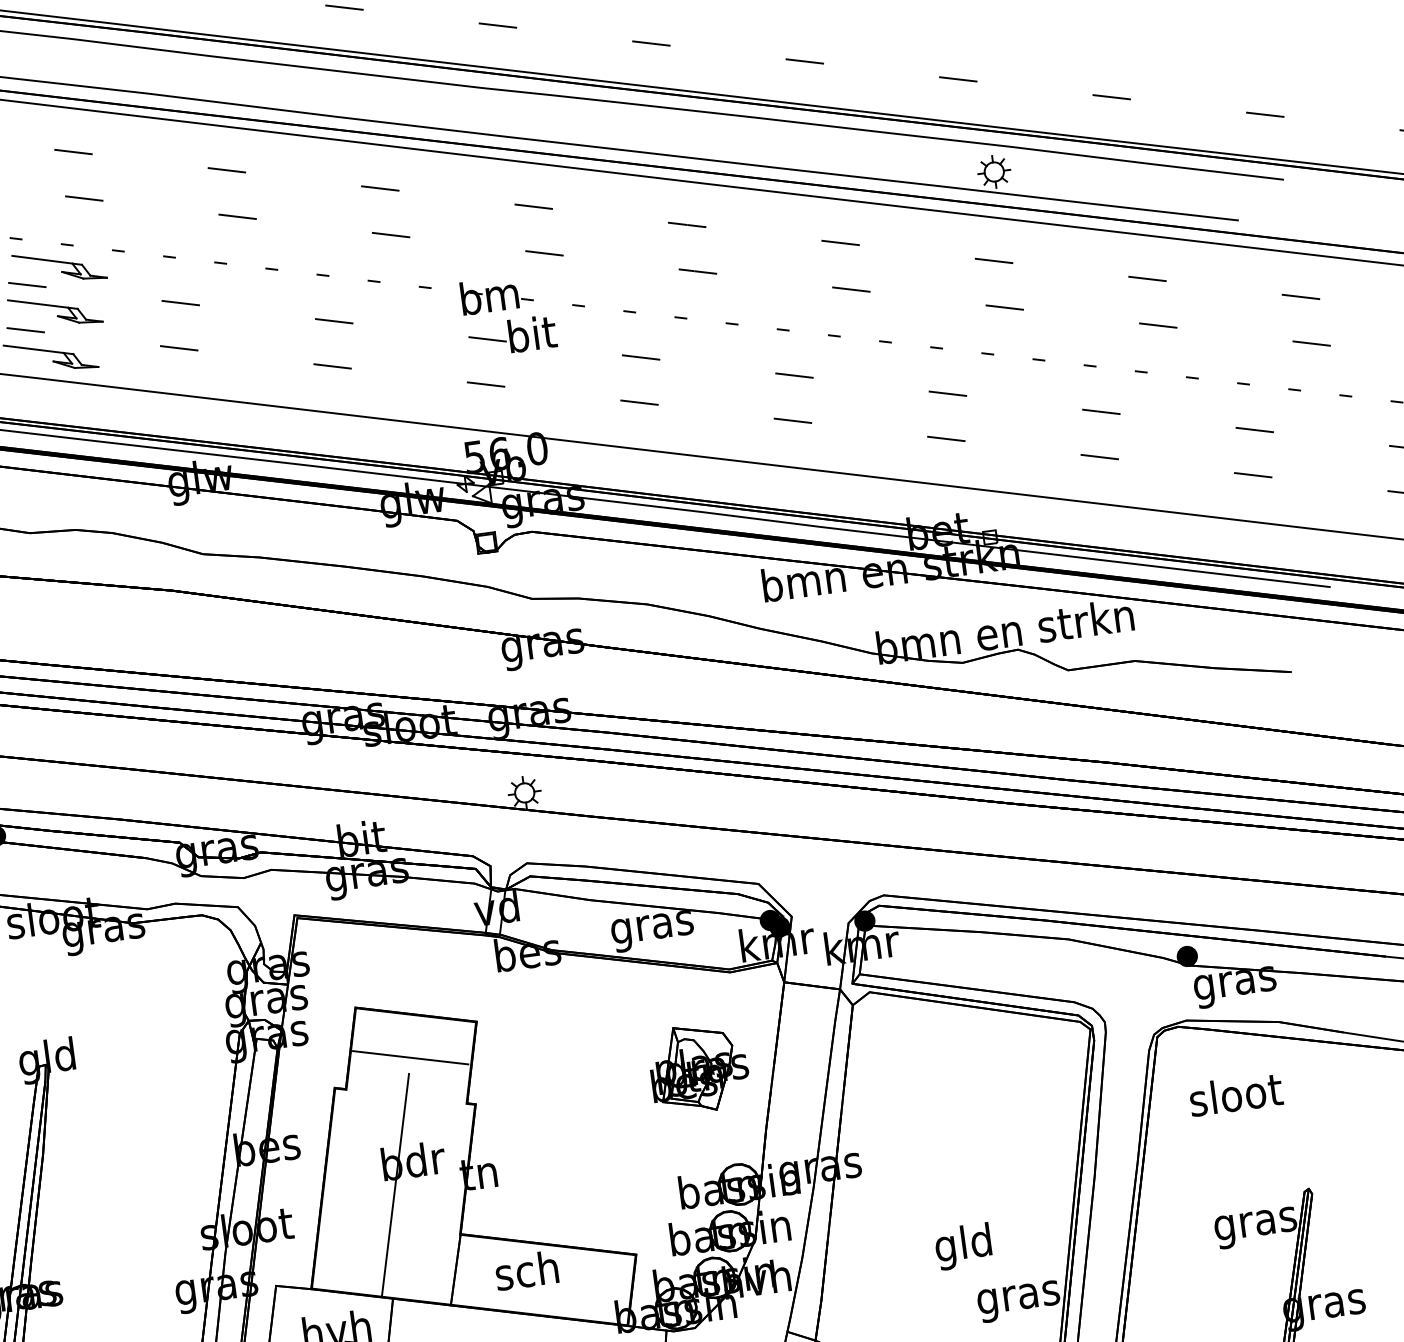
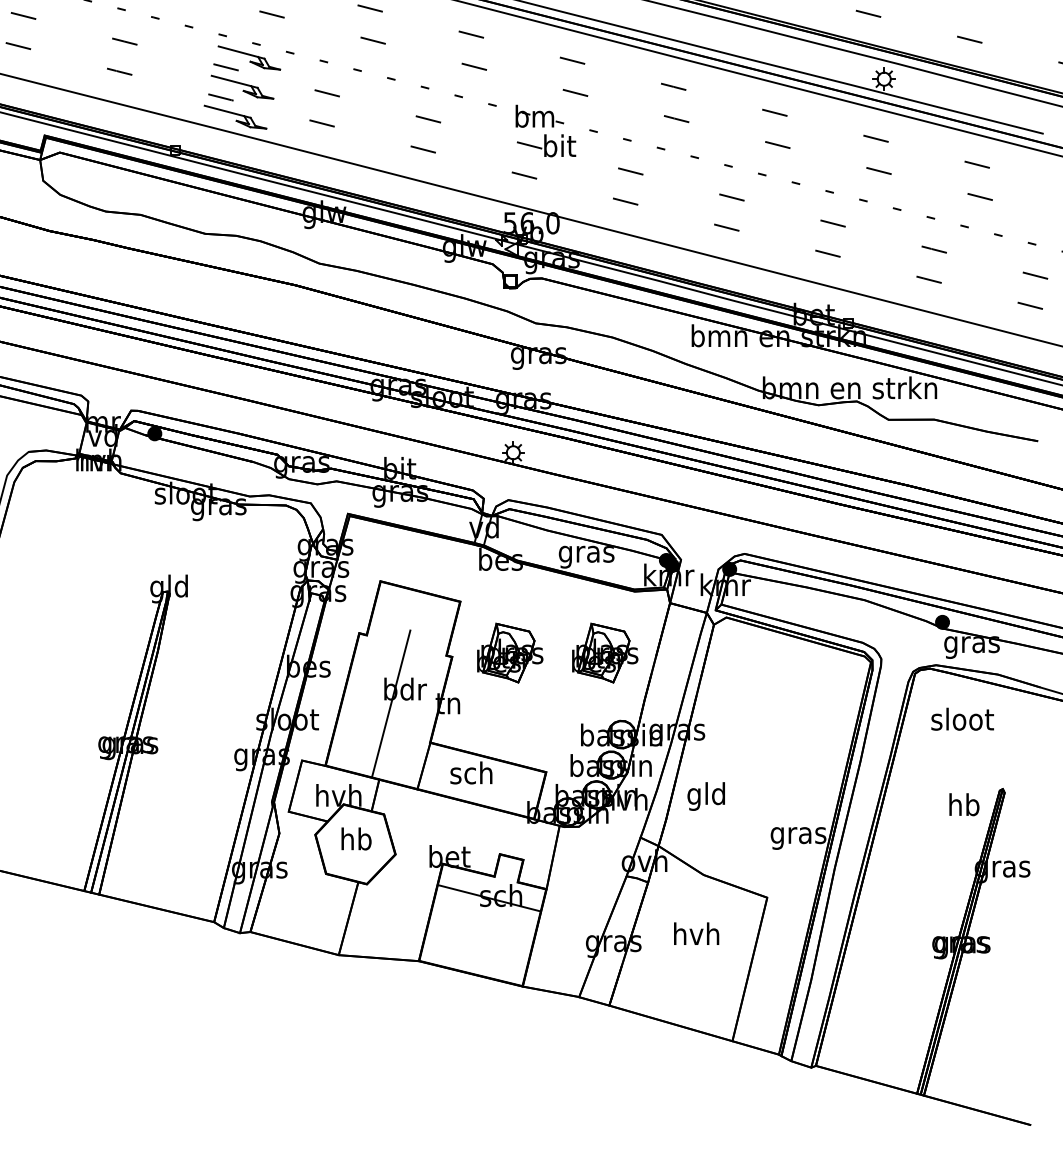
line: (409, 1057) -> (412, 619), removed
part: (560, 1086) -> (510, 652), added
text: (1254, 1223) -> (963, 807), gras -> hb
text: (962, 1246) -> (705, 796), moved

